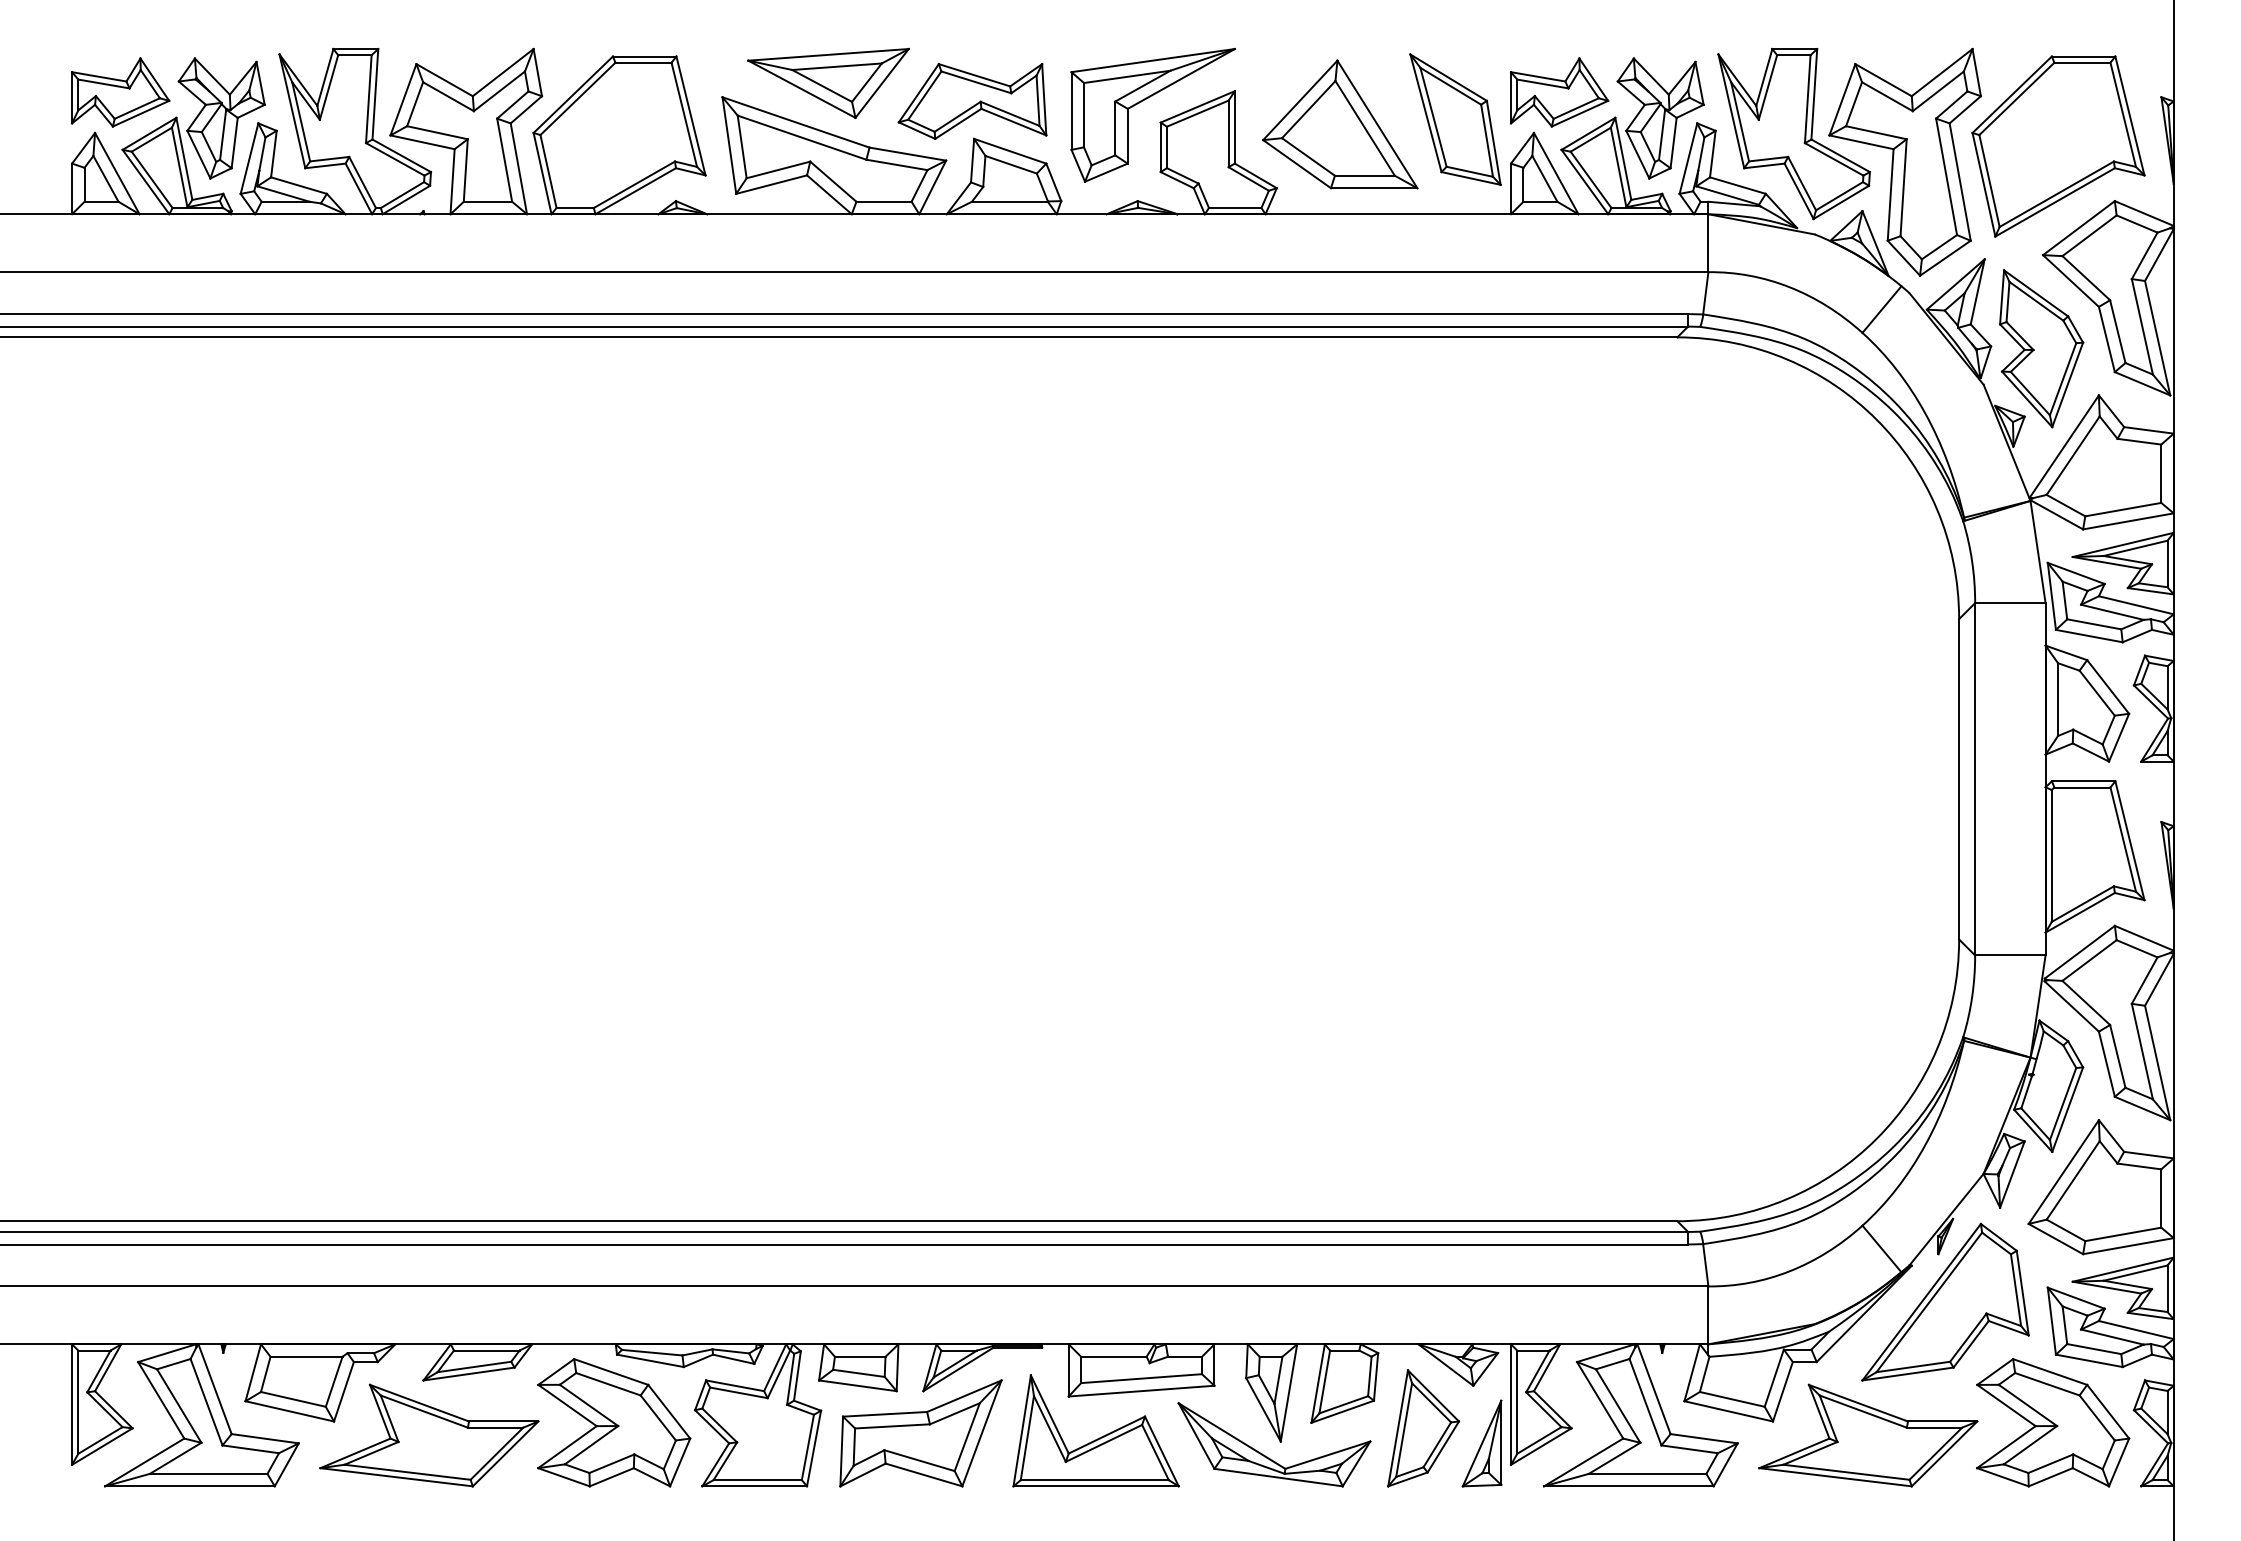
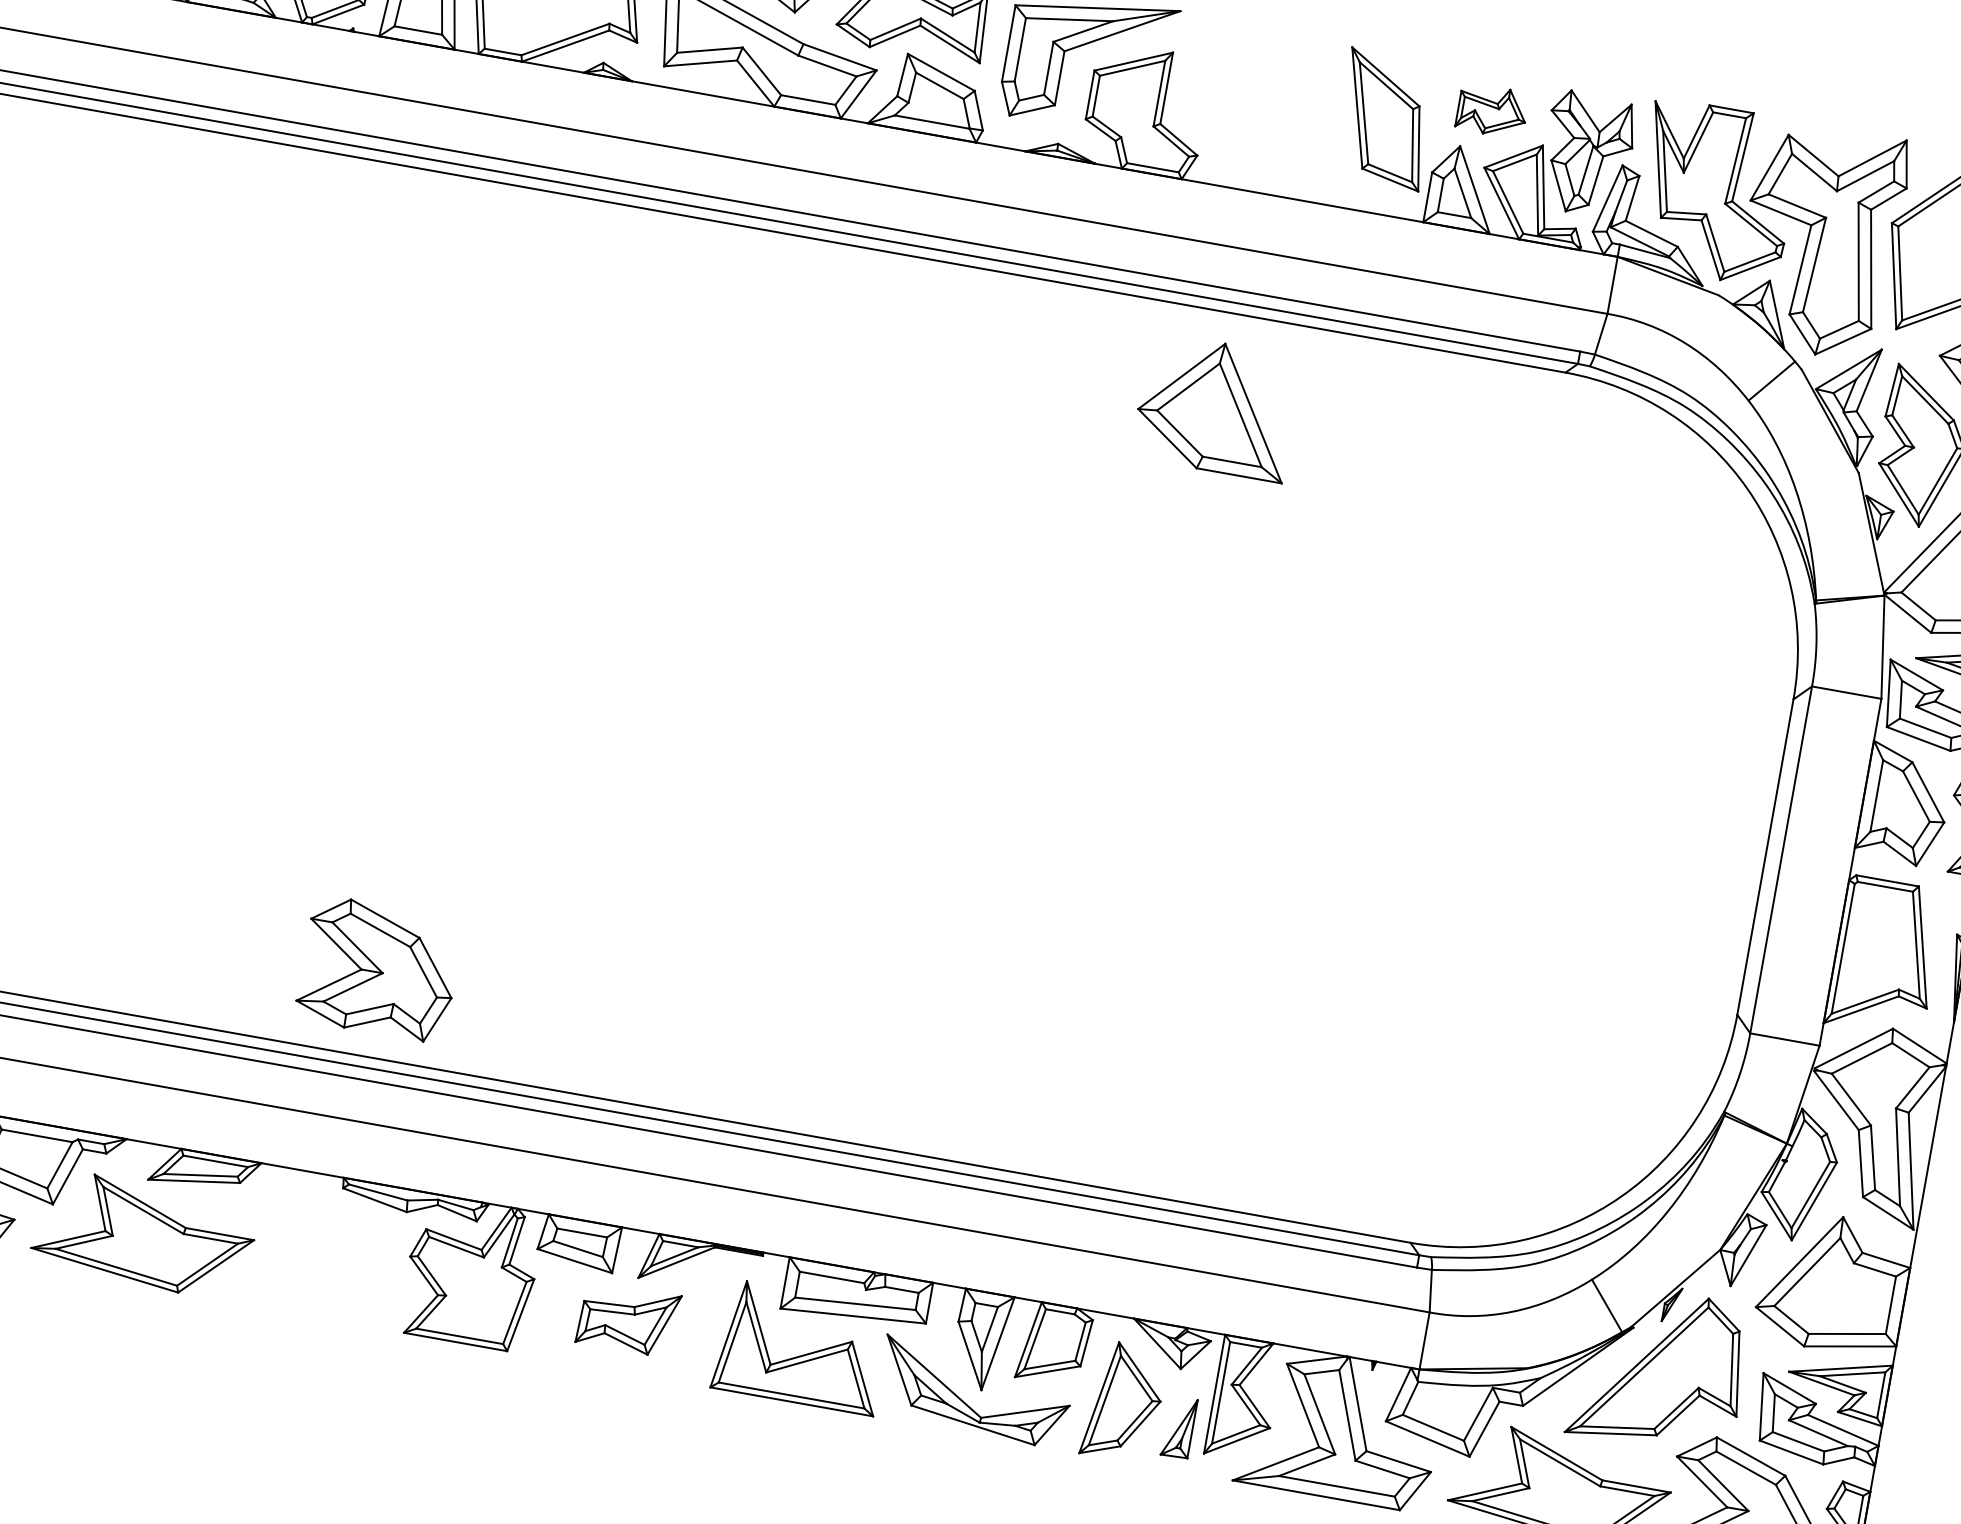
part: (1559, 92) -> (1492, 110), size x0.7
part: (1340, 124) -> (1217, 407), moved
part: (614, 1422) -> (379, 969), moved
part: (920, 1433) -> (628, 1319), size x0.6
part: (1481, 1443) -> (1178, 1427), size x0.7

